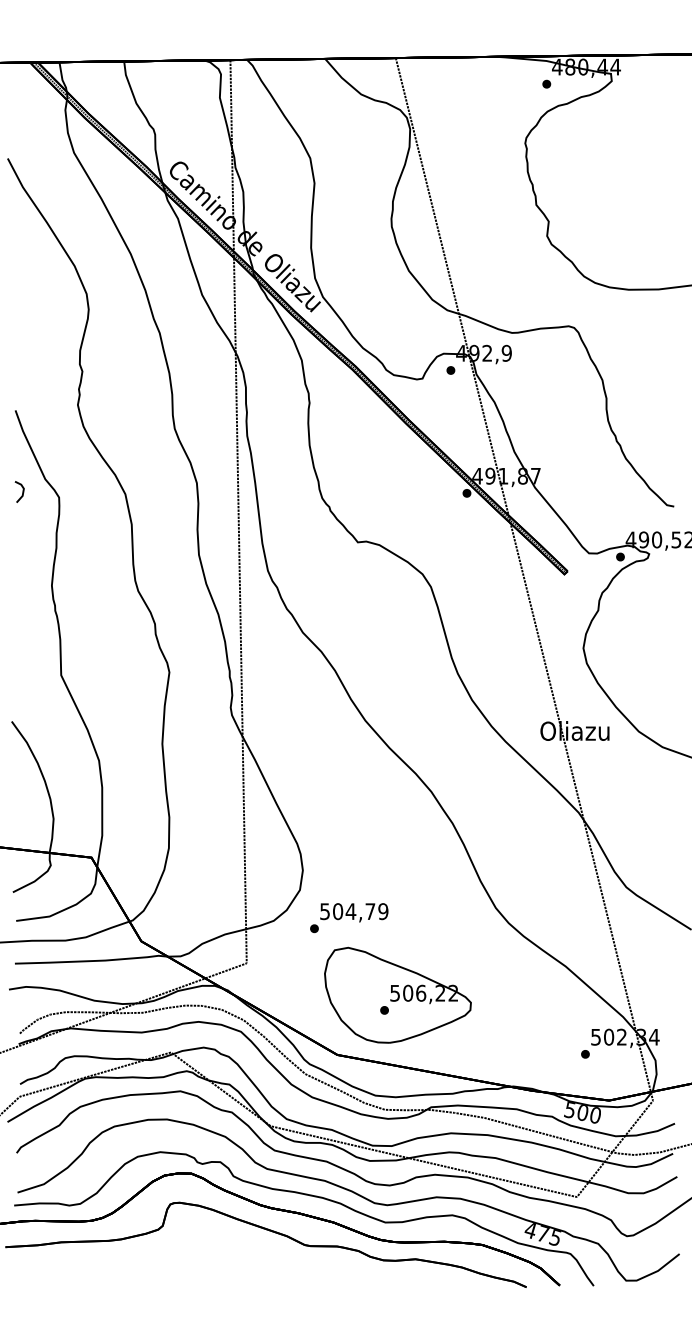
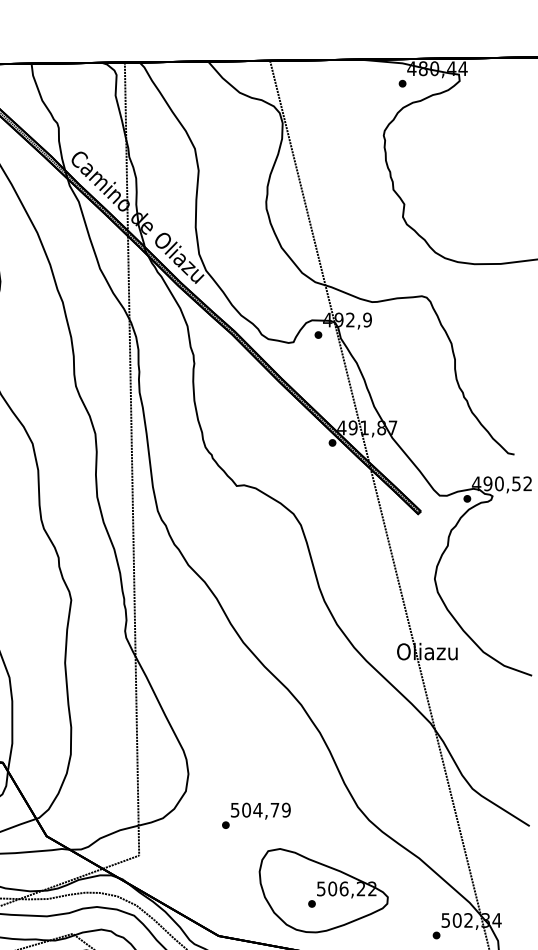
text: (349, 918) -> (256, 816), moved
part: (397, 994) -> (323, 889), moved

